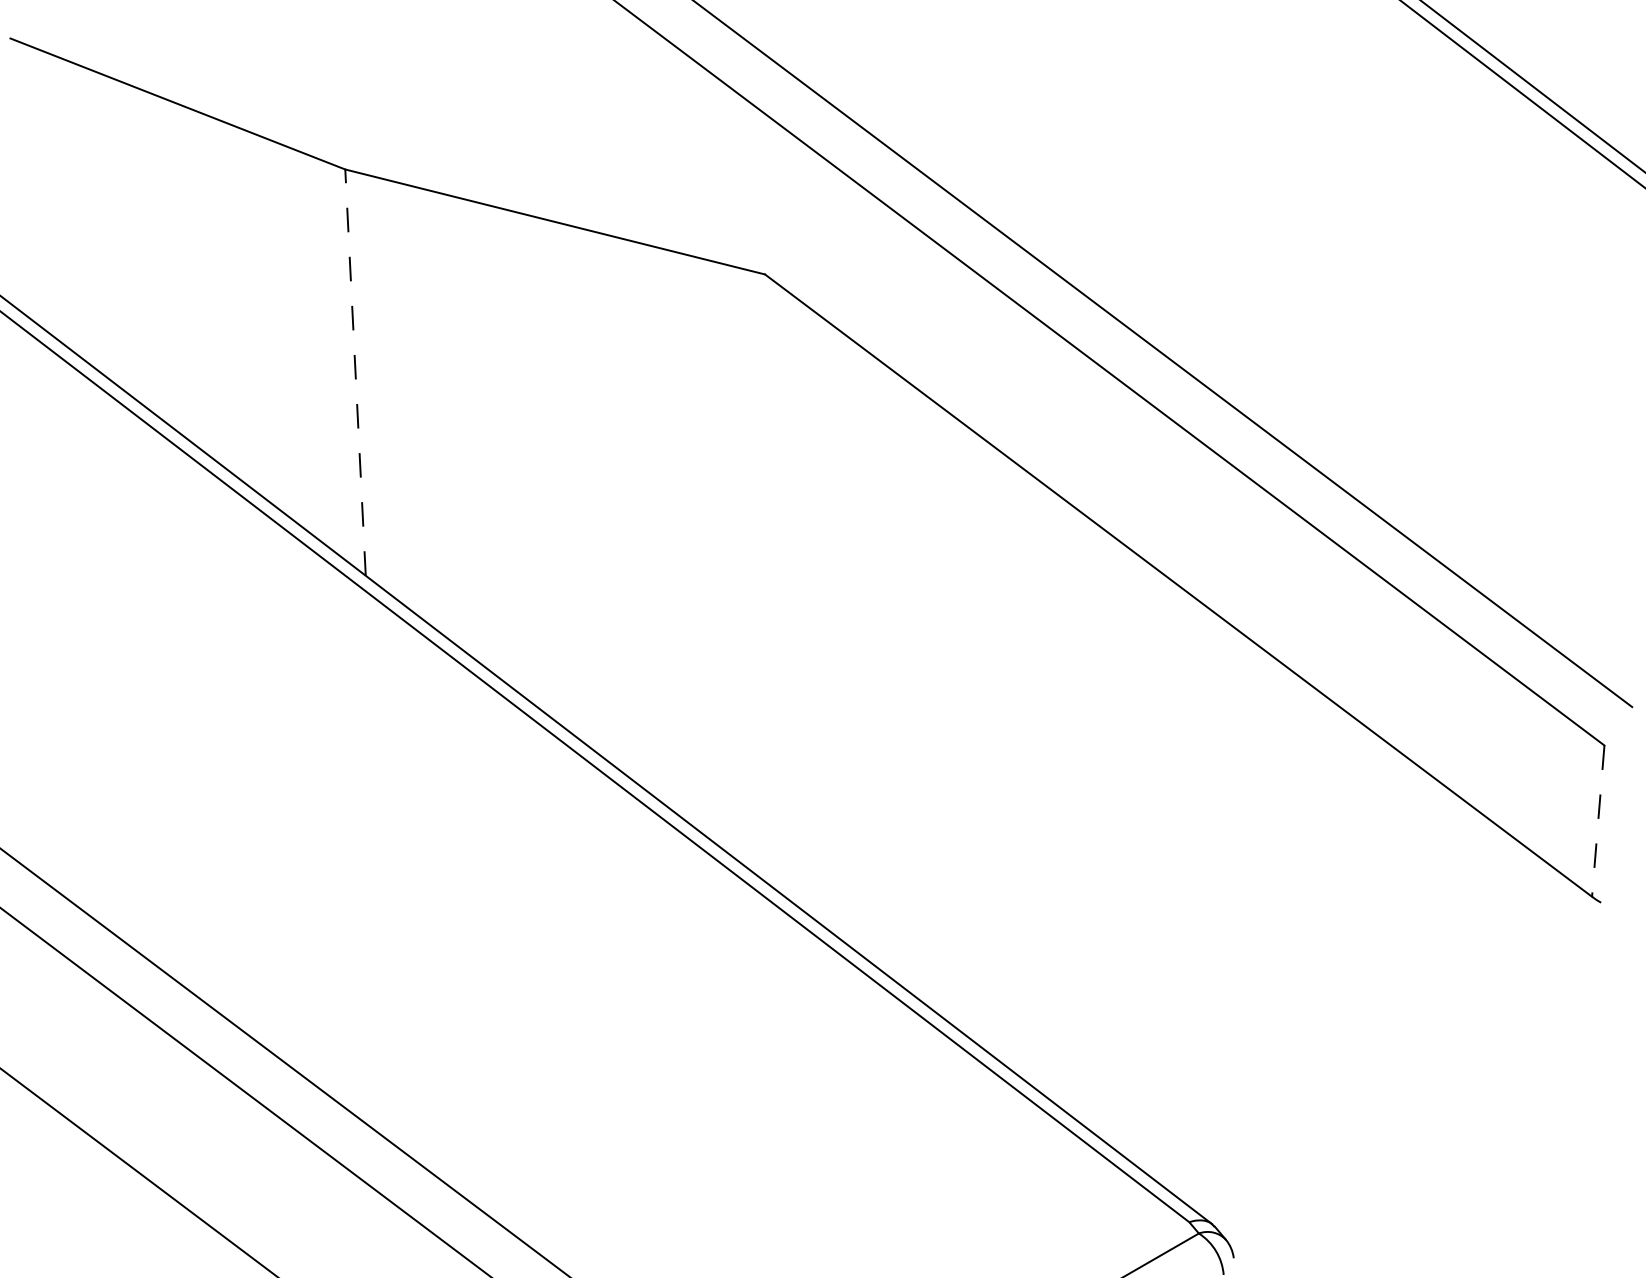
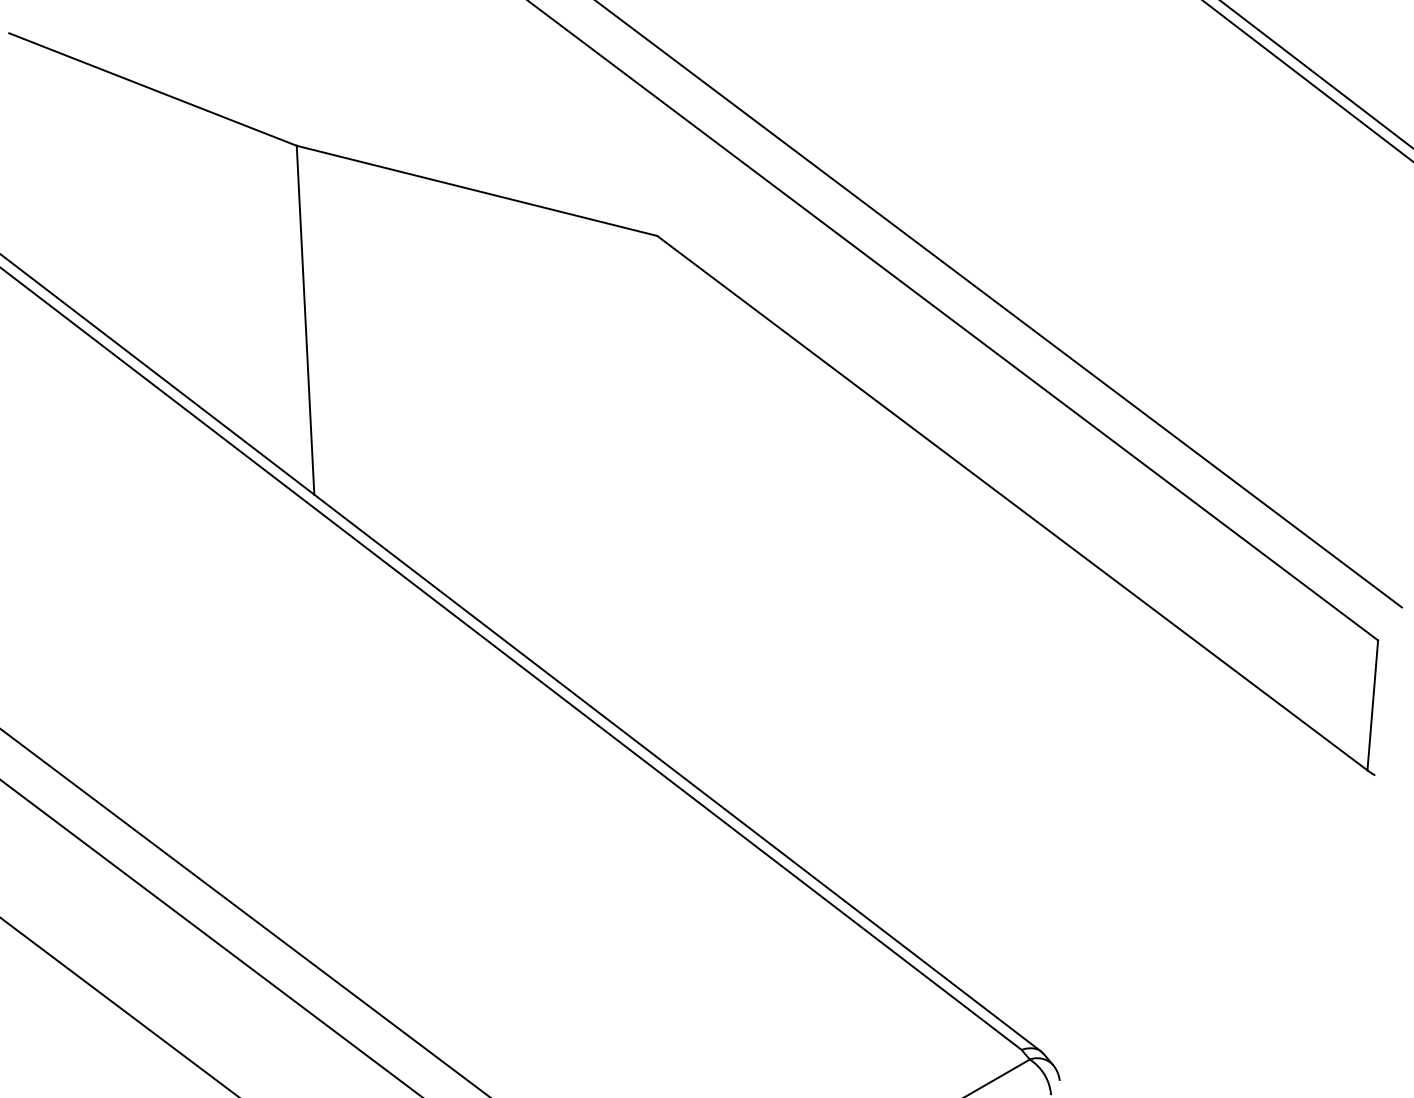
line: (355, 372) -> (305, 320), dashed -> solid
line: (1598, 821) -> (1372, 705), dashed -> solid

